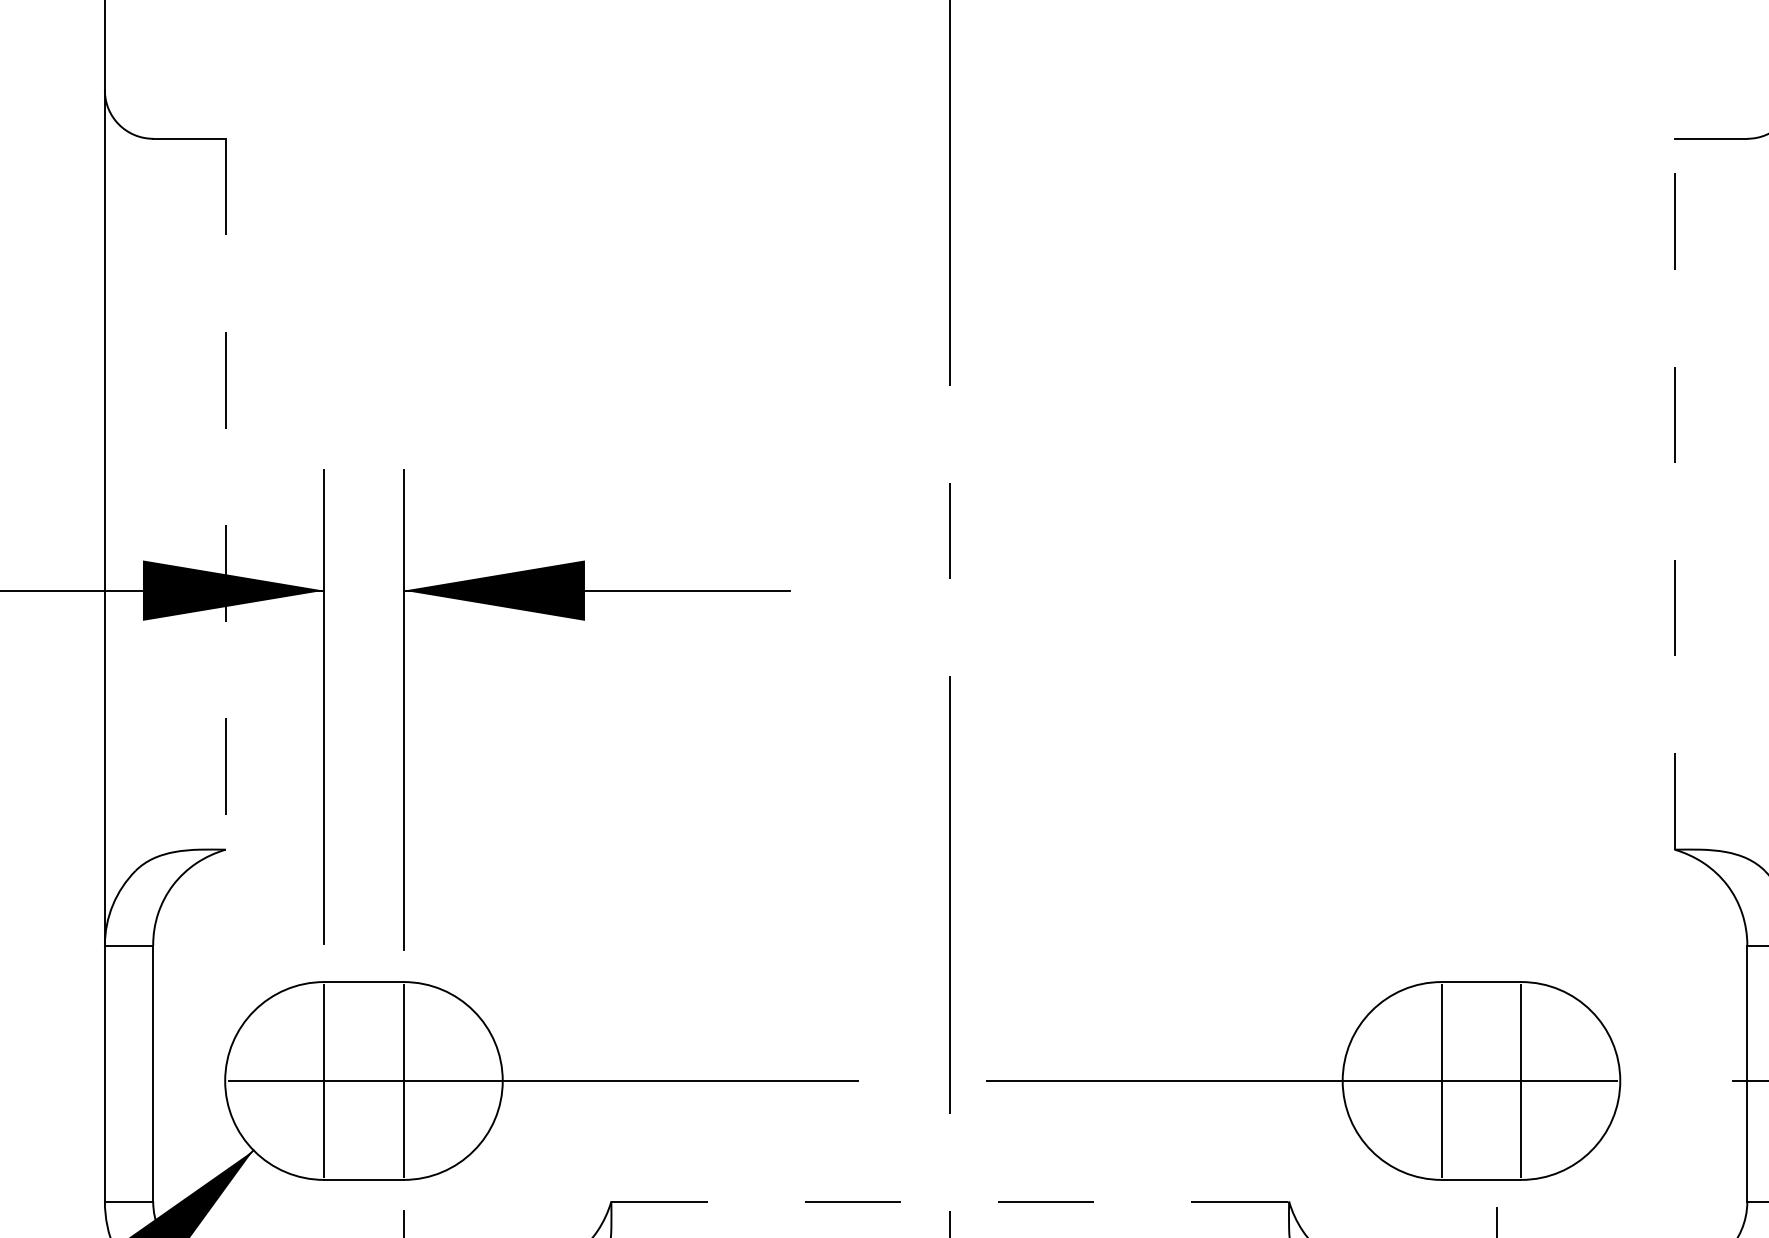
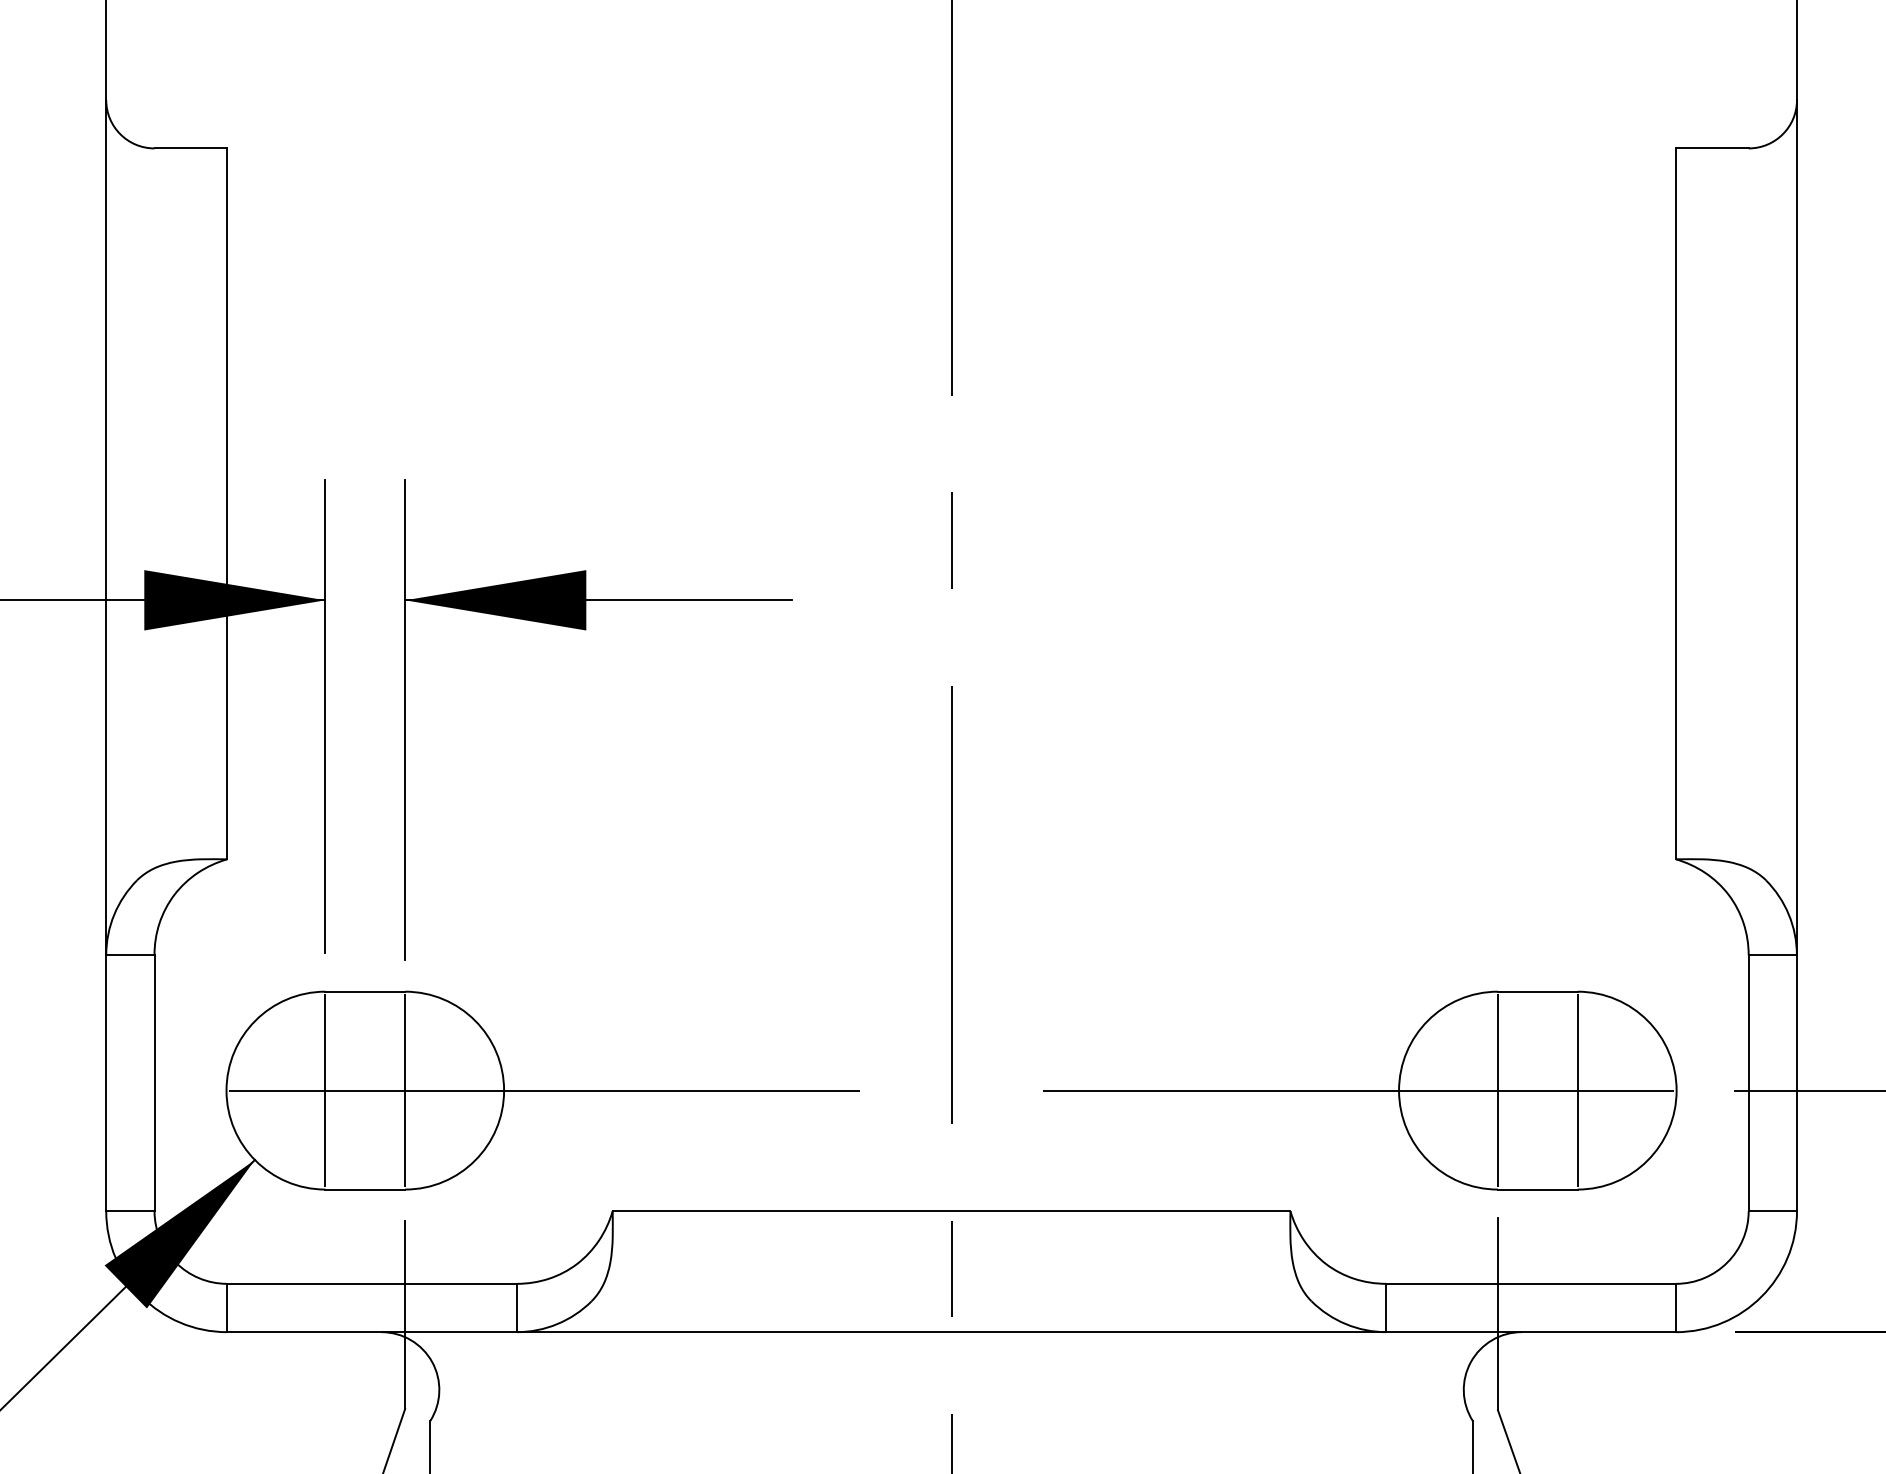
line: (1675, 493) -> (1676, 503), dashed -> solid
line: (226, 494) -> (227, 504), dashed -> solid
part: (1304, 1080) -> (1360, 1090), moved
line: (950, 1201) -> (951, 1211), dashed -> solid

